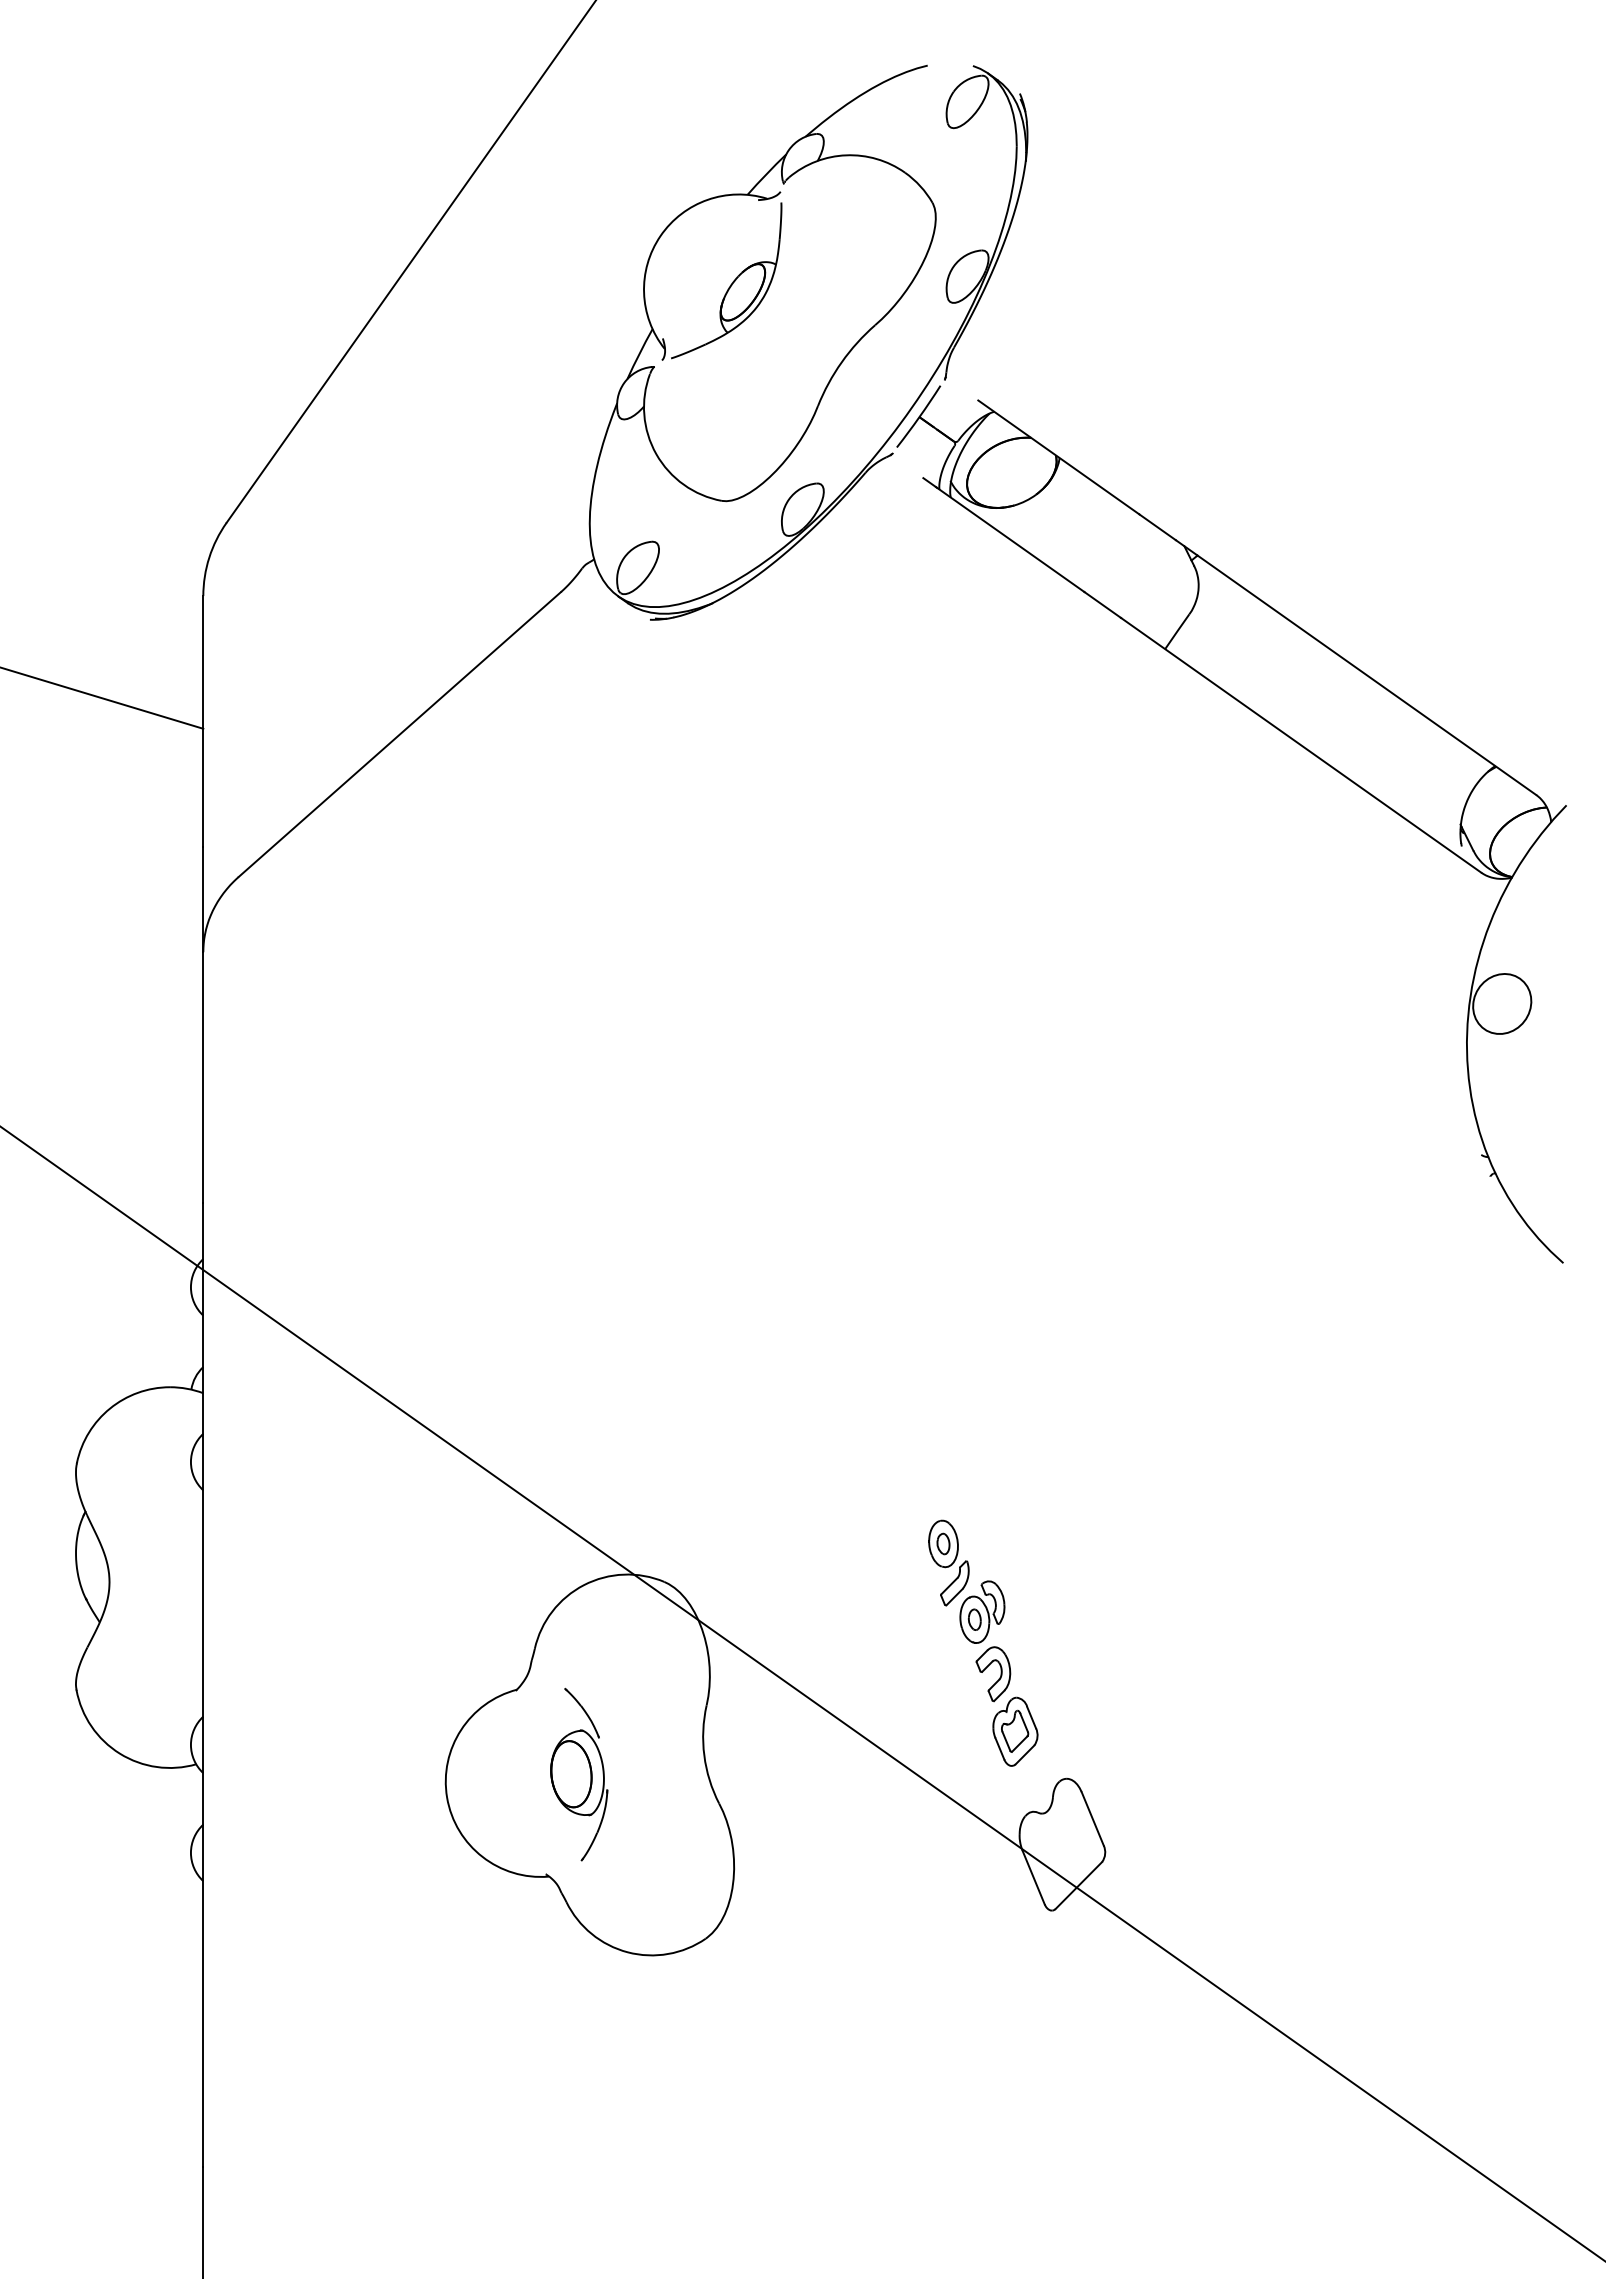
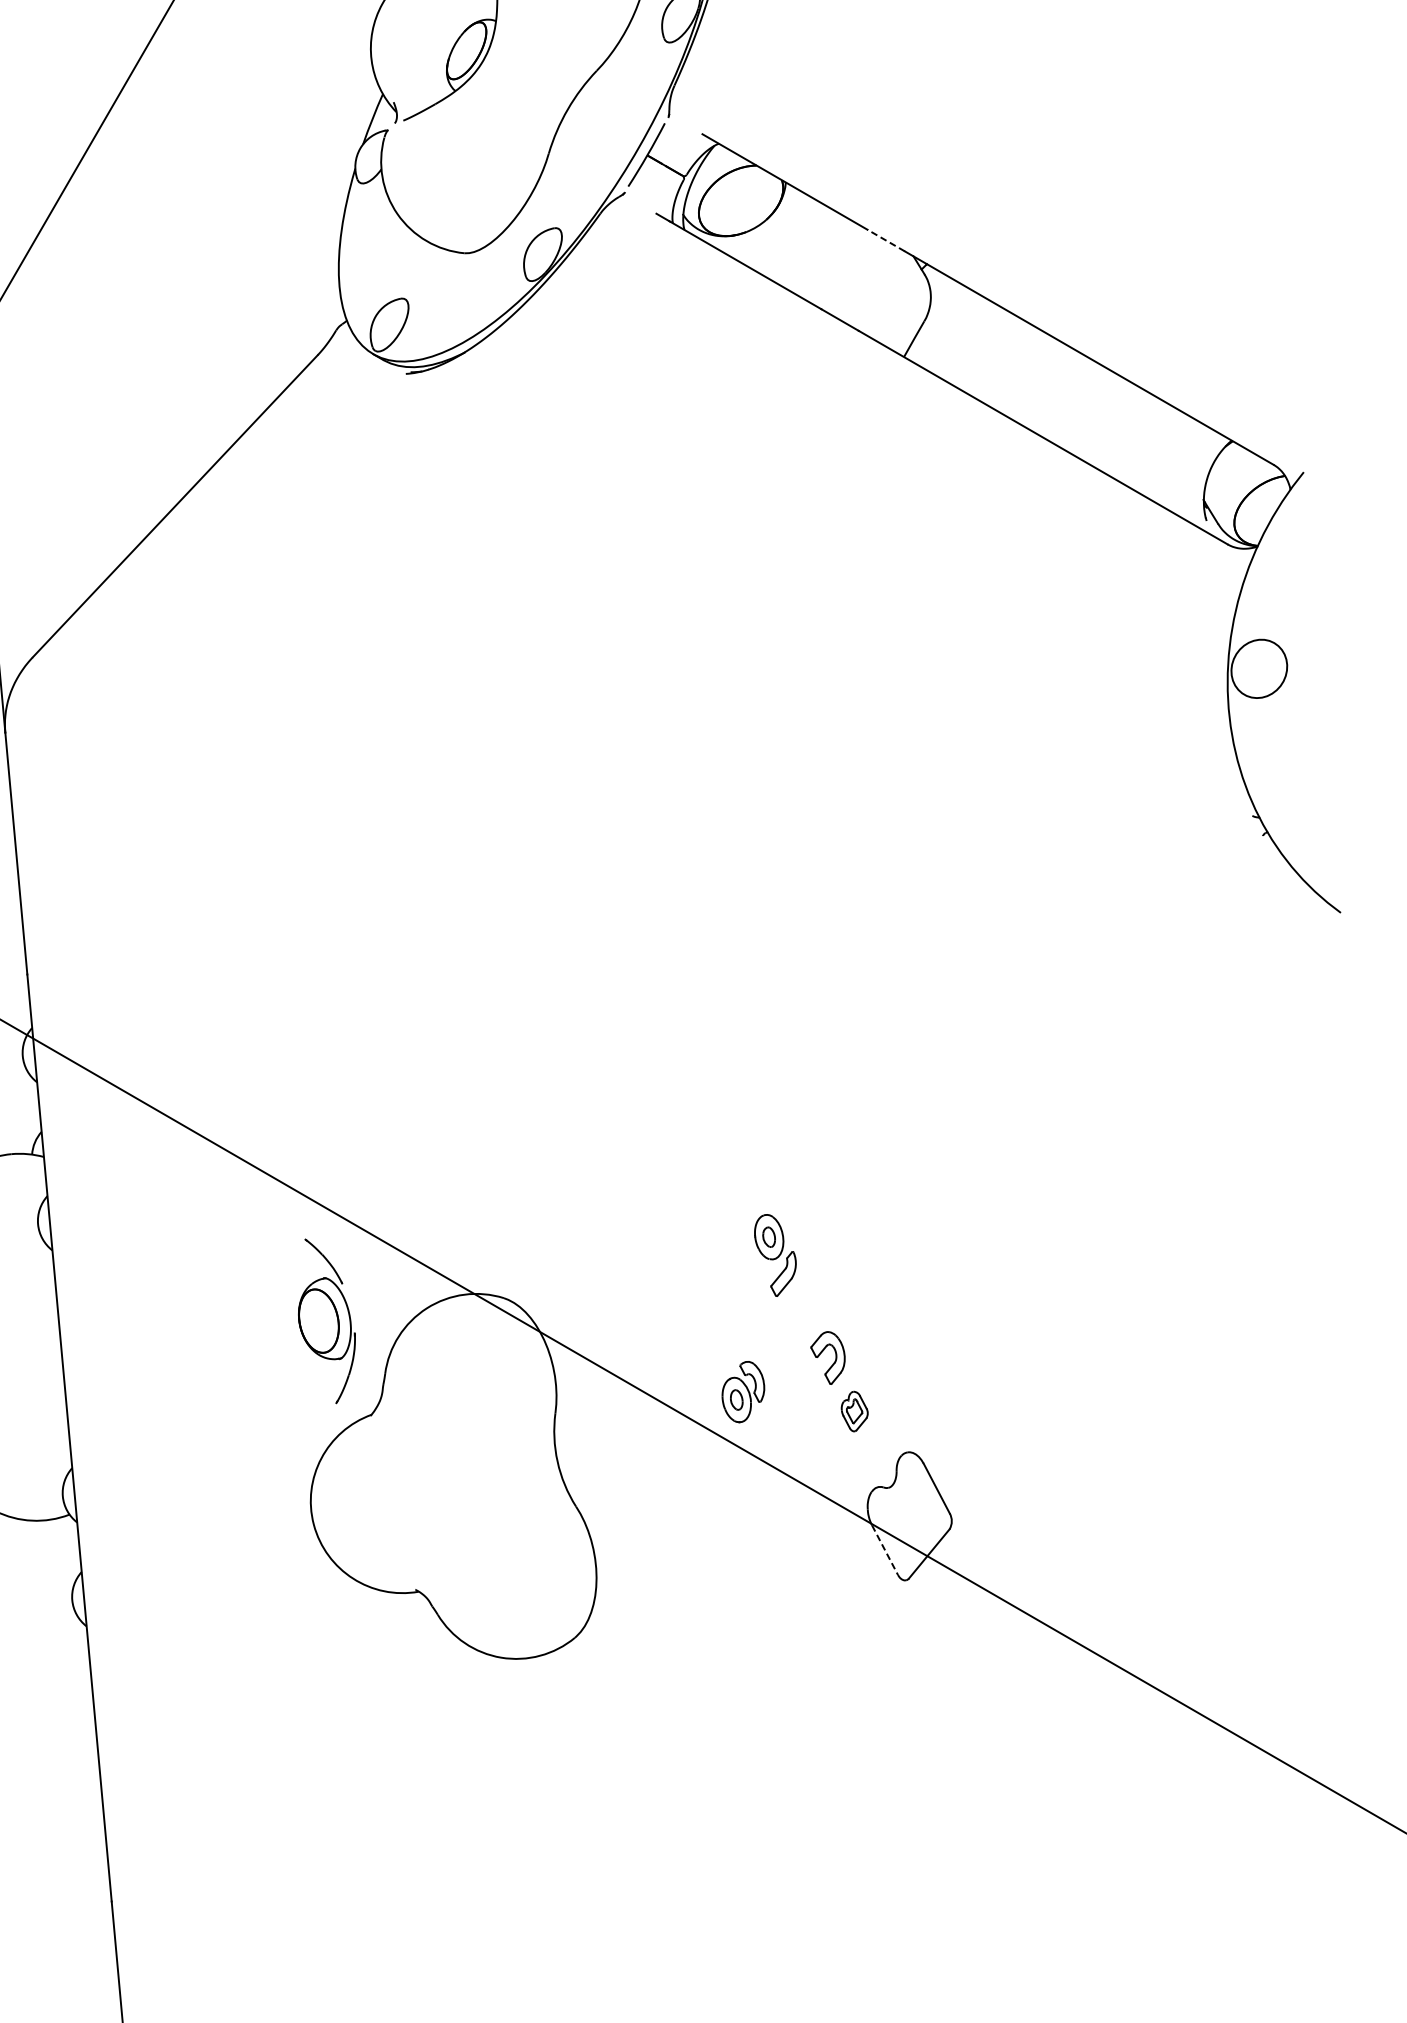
line: (1157, 527) -> (886, 240), solid -> dashed
part: (982, 1611) -> (743, 1391), moved
part: (1015, 1731) -> (854, 1411), size x0.6
part: (579, 1774) -> (326, 1320), moved
line: (1033, 1877) -> (884, 1550), solid -> dashed

